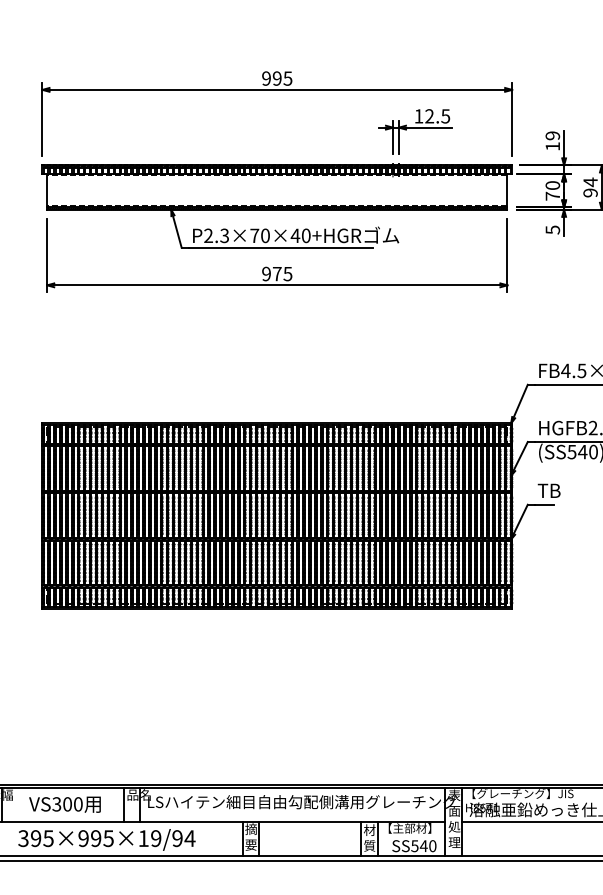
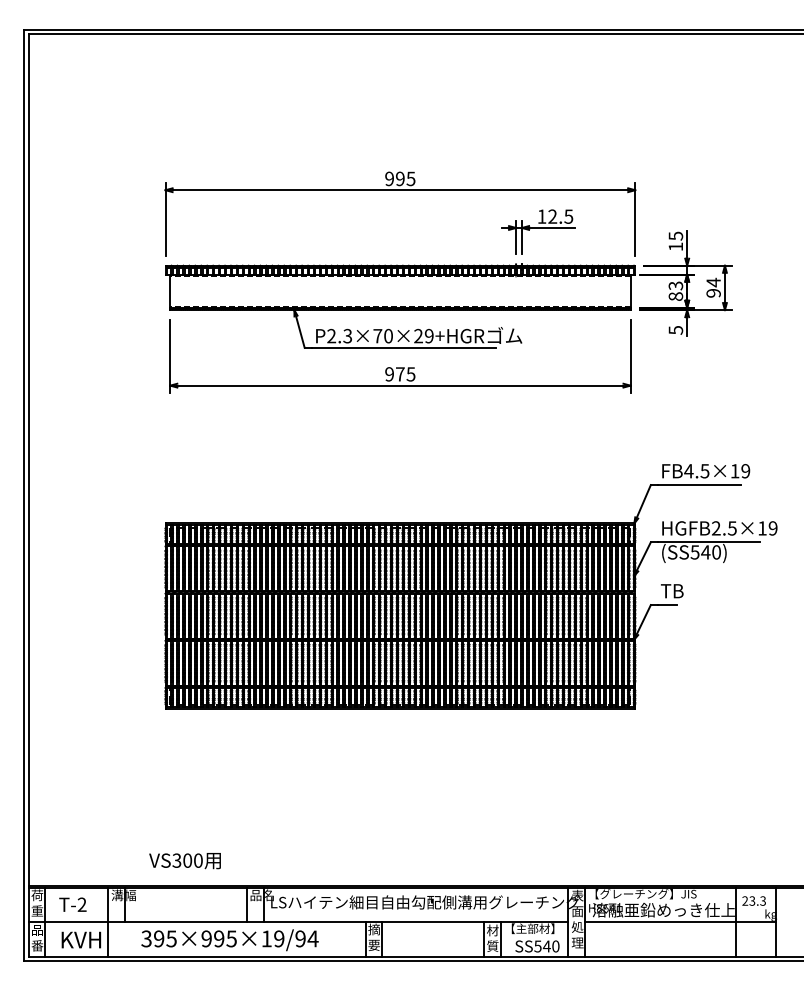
text: (552, 135) -> (675, 235), 19 -> 15
text: (552, 190) -> (675, 290), 70 -> 83
text: (300, 235) -> (423, 335), P2.3×70×40+HGR -> P2.3×70×29+HGR
text: (64, 805) -> (184, 861), moved

